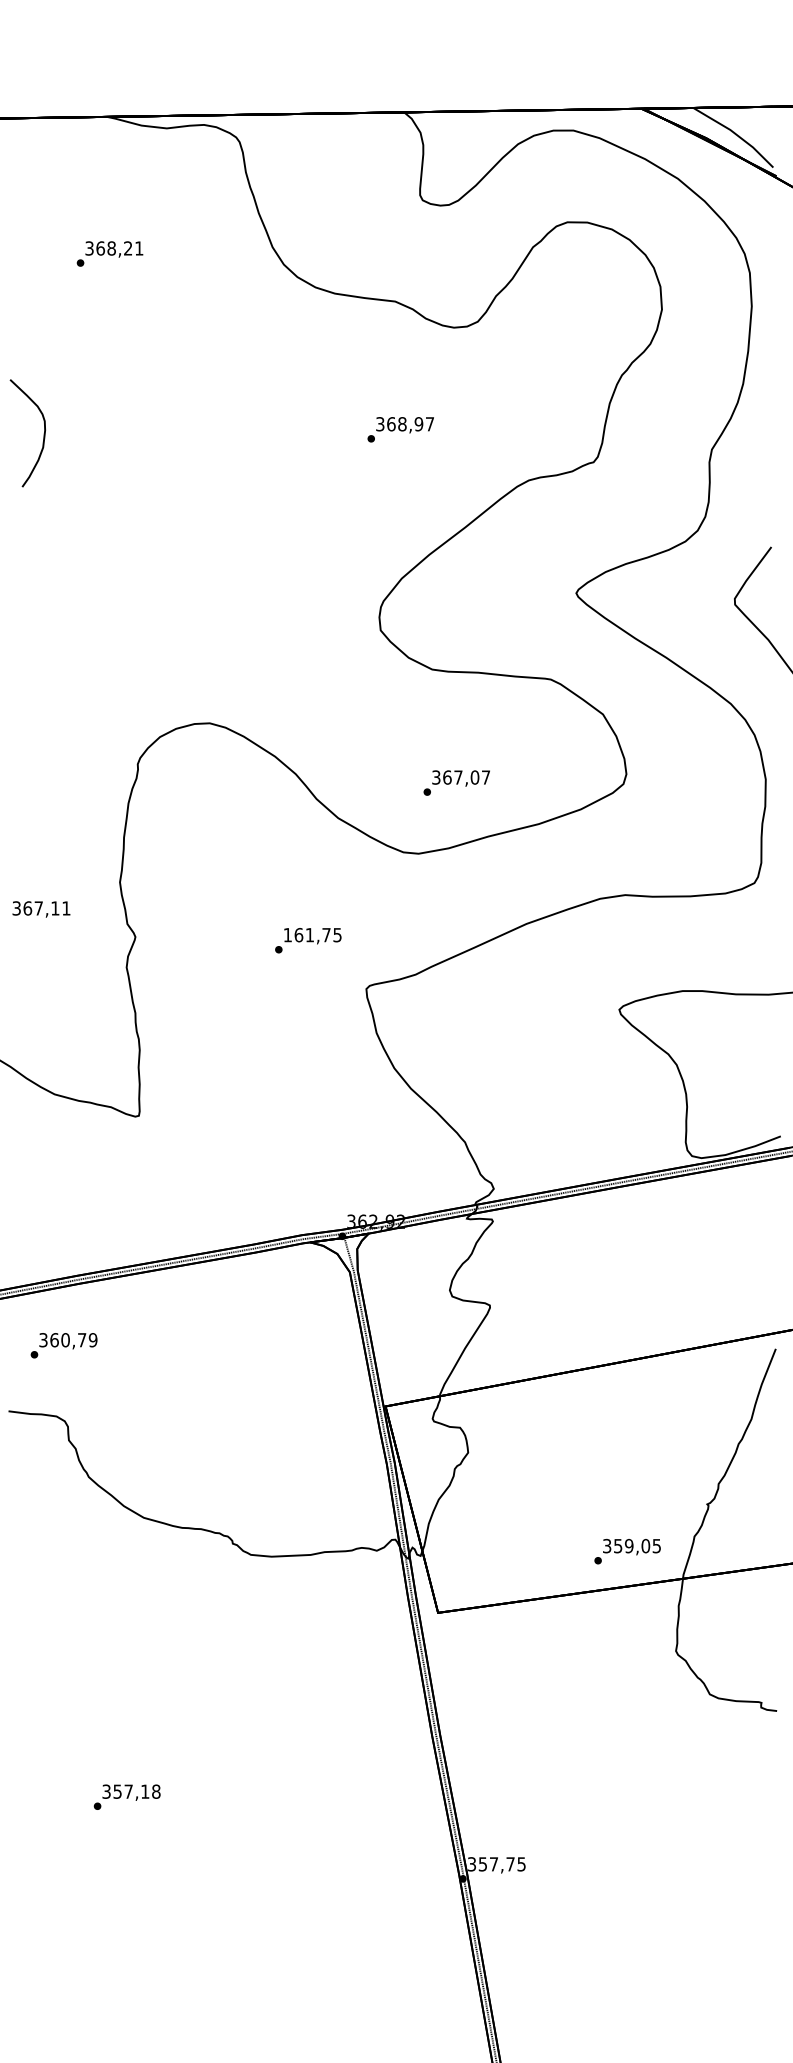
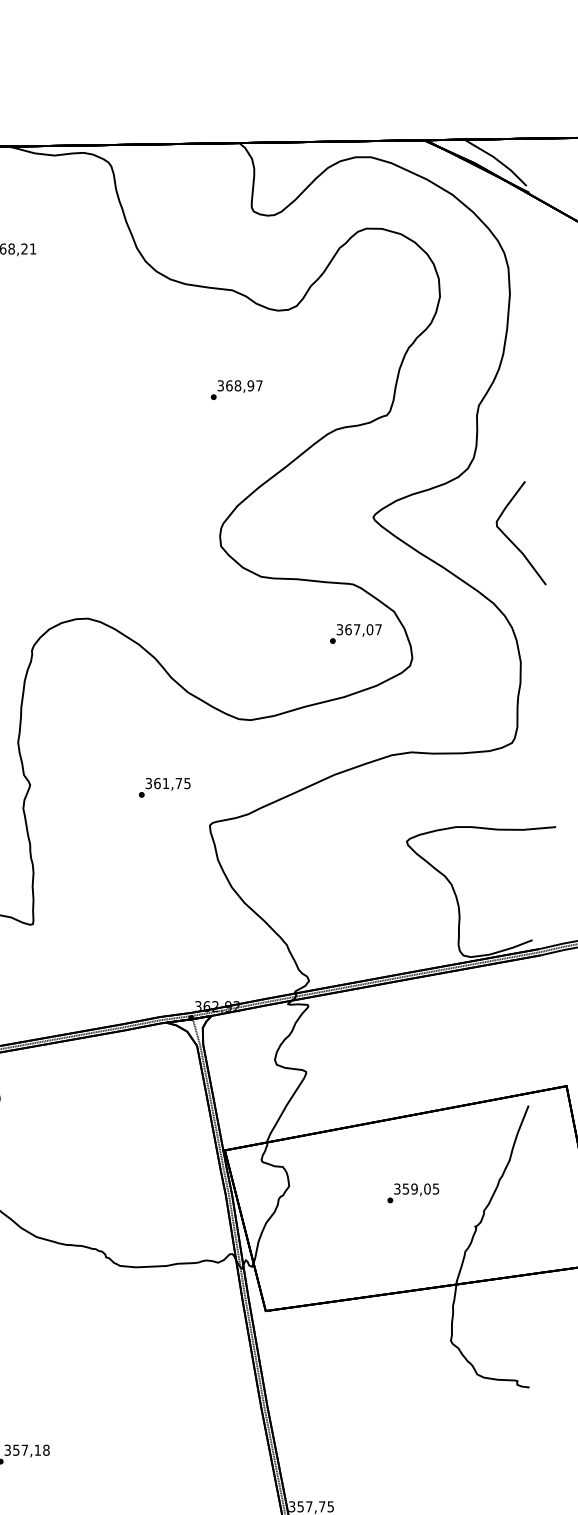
text: (456, 782) -> (355, 633), moved
text: (287, 934) -> (148, 783), 161,75 -> 361,75
text: (627, 1551) -> (413, 1193), moved

